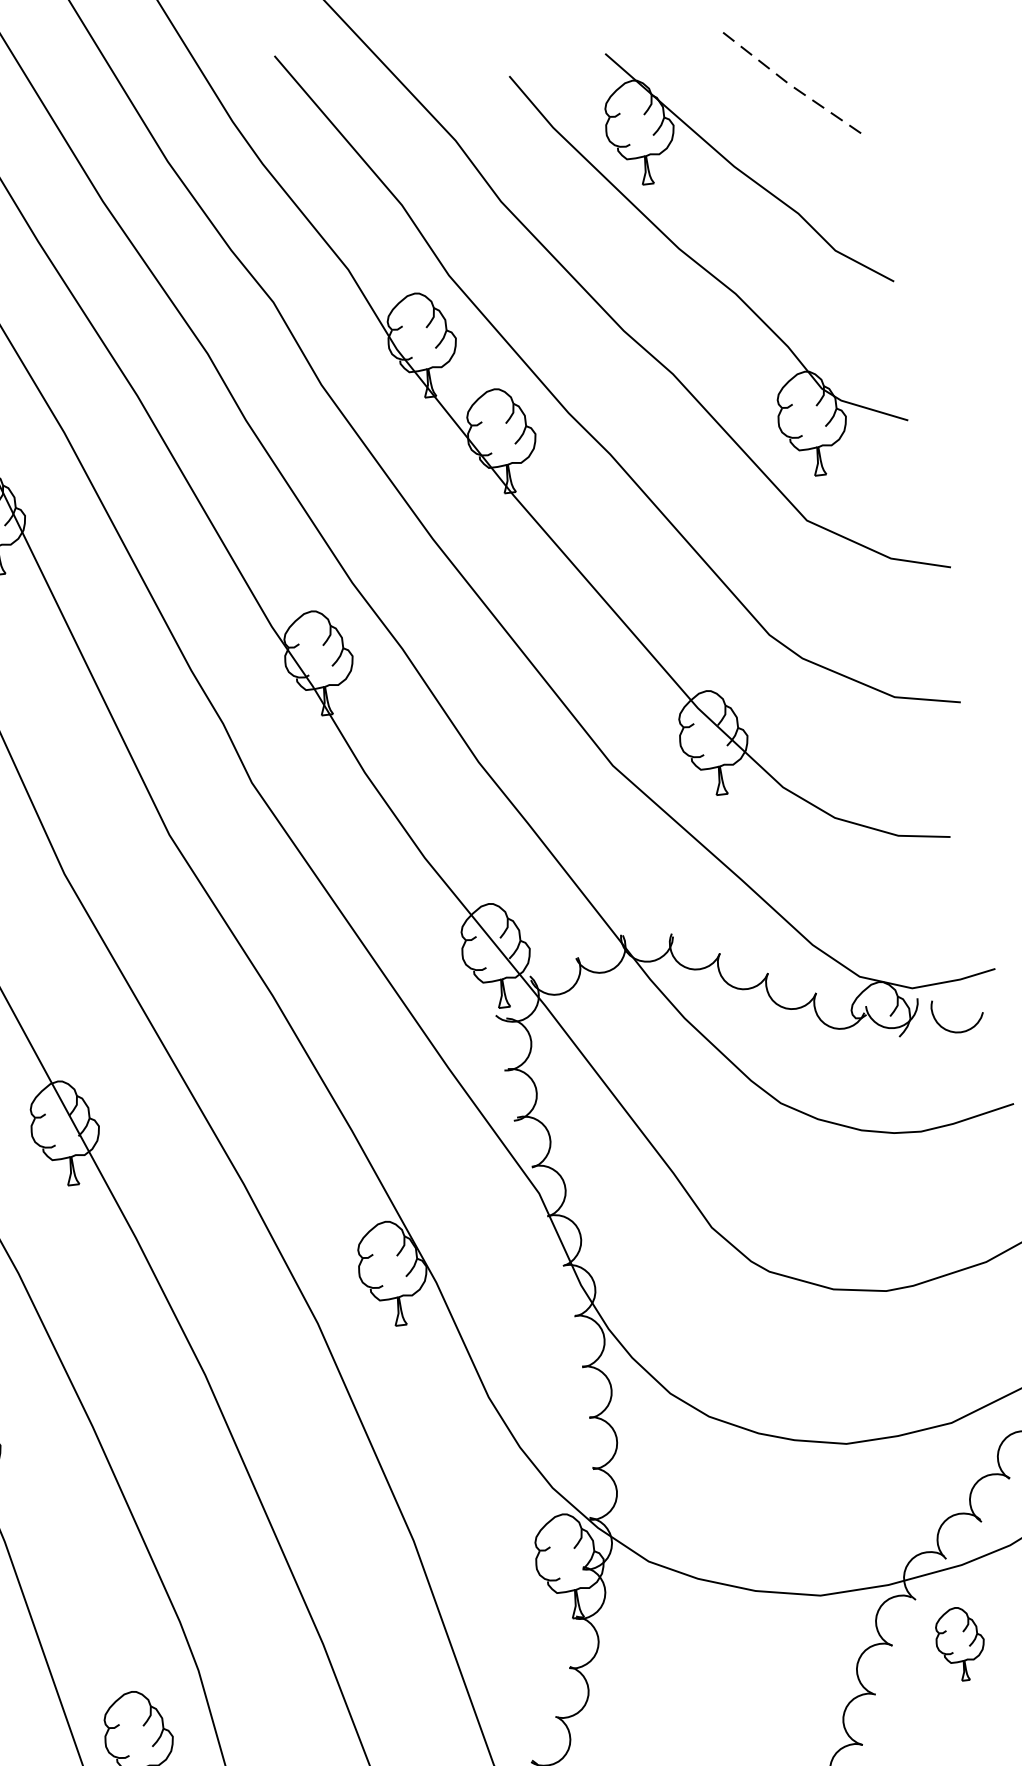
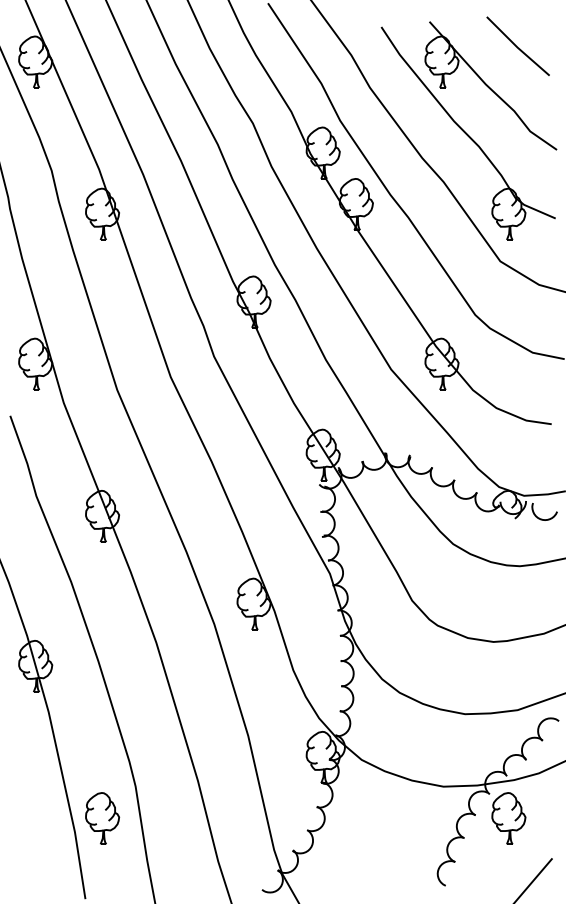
line: (789, 84) -> (517, 47), dashed -> solid
part: (959, 1644) -> (508, 818), size x1.43

